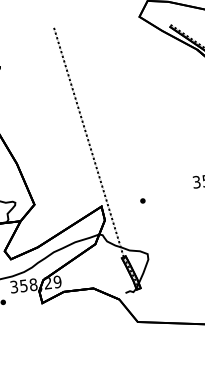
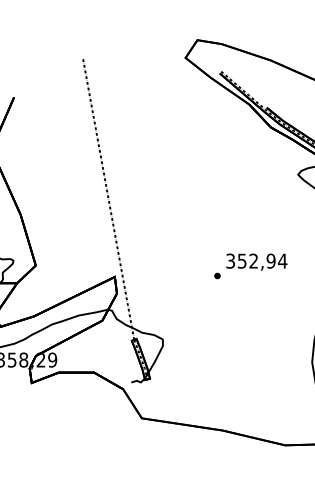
part: (142, 200) -> (217, 275), moved

